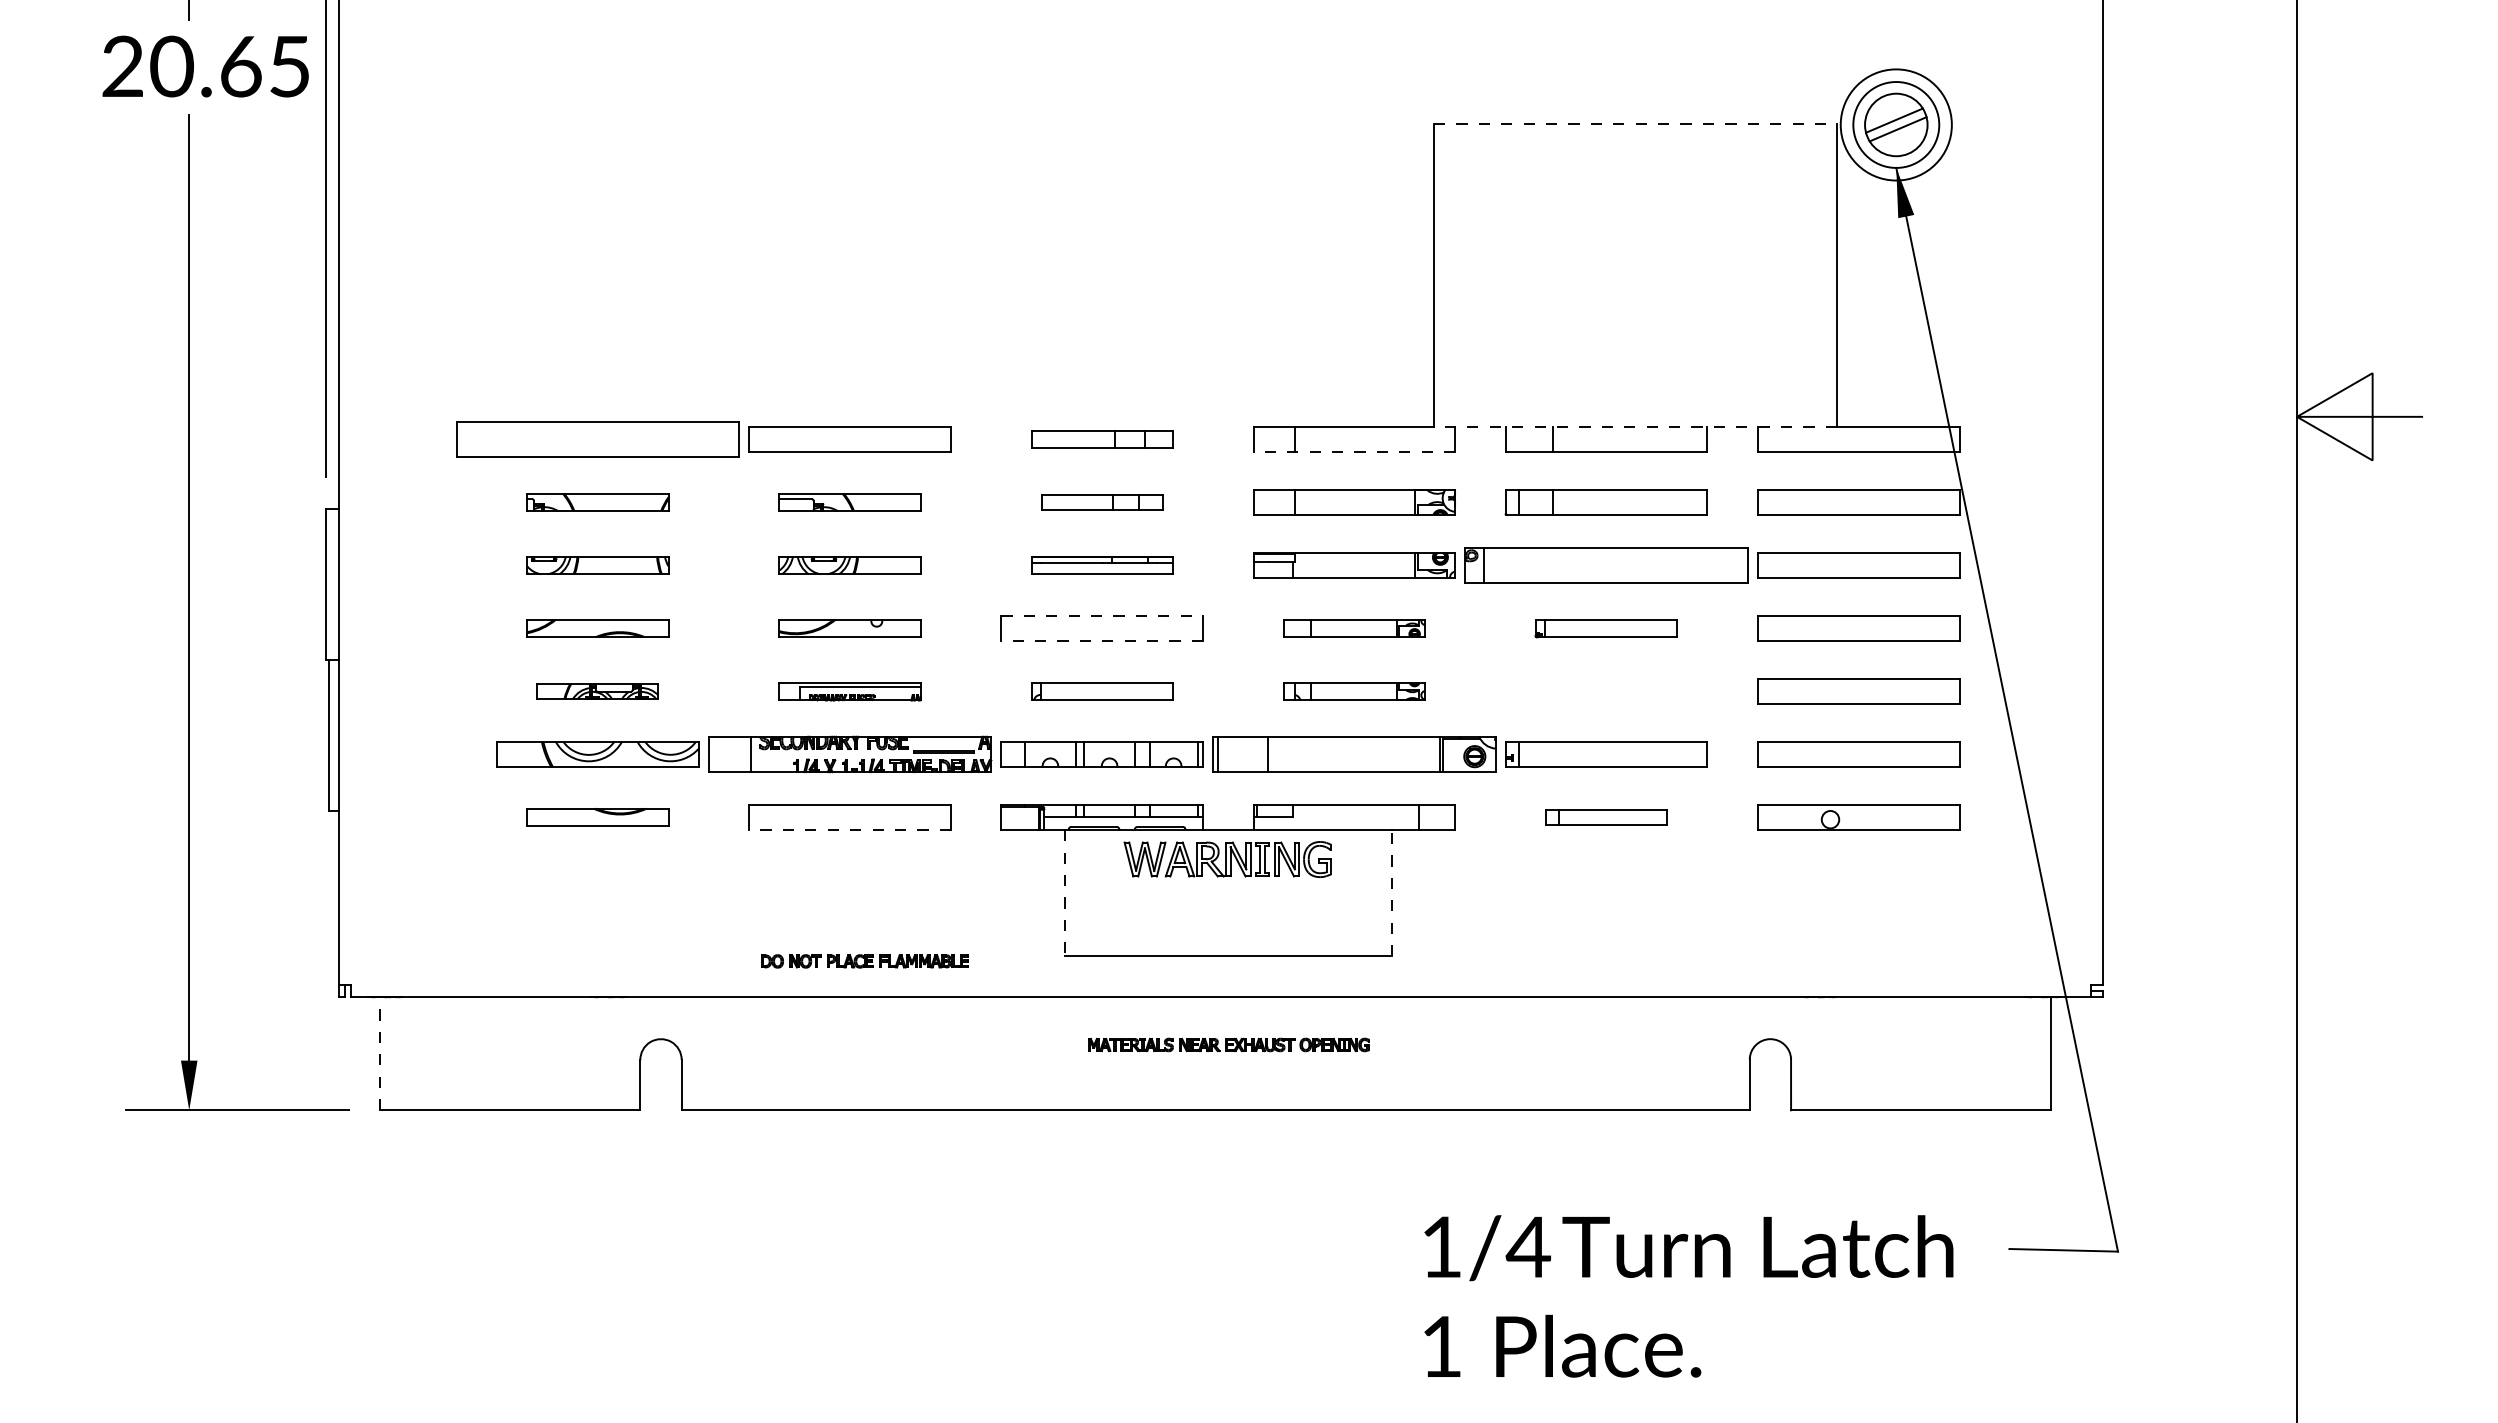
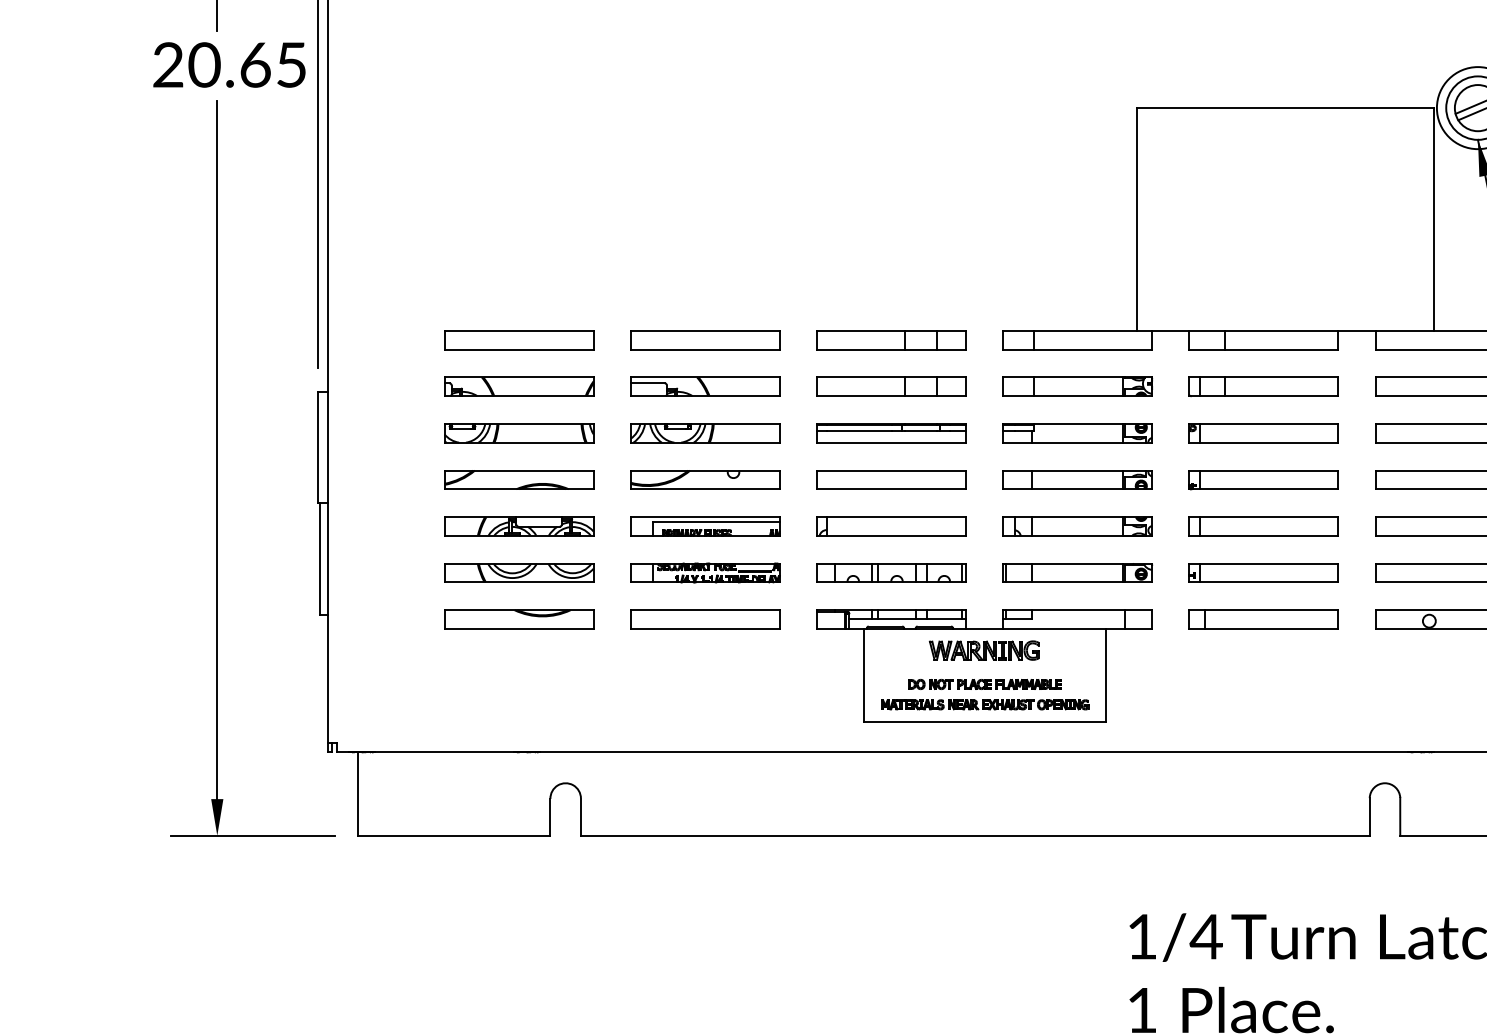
line: (1635, 124) -> (1285, 107), dashed -> solid
line: (1635, 426) -> (1285, 330), dashed -> solid
part: (597, 439) -> (518, 340), size x0.71
part: (1101, 439) -> (891, 340), size x1.43
line: (1354, 451) -> (1077, 349), dashed -> solid
part: (597, 502) -> (518, 386), size x1.43
part: (849, 502) -> (704, 386), size x1.43
part: (1101, 502) -> (891, 386), size x1.67
part: (597, 565) -> (518, 433), size x1.43
part: (849, 565) -> (704, 433), size x1.43
part: (1101, 565) -> (891, 433), size x1.43
part: (1606, 565) -> (1263, 433), size x0.71
line: (1102, 615) -> (891, 470), dashed -> solid
part: (597, 628) -> (518, 479), size x1.43
part: (849, 628) -> (704, 479), size x1.43
part: (1354, 628) -> (1077, 479), size x1.43
part: (1605, 628) -> (1263, 479), size x1.43
line: (1102, 641) -> (891, 489), dashed -> solid
part: (597, 691) -> (518, 526), size x1.67
part: (849, 691) -> (704, 526), size x1.43
part: (1101, 691) -> (891, 526), size x1.43
part: (1354, 691) -> (1077, 526), size x1.43
part: (1606, 691) -> (1263, 526), added
part: (849, 754) -> (704, 573), size x0.71
part: (1354, 754) -> (1077, 573), size x0.71
part: (597, 817) -> (518, 619), size x1.43
part: (1606, 817) -> (1263, 619), size x1.67
line: (850, 830) -> (705, 629), dashed -> solid
part: (1227, 859) -> (984, 650), size x0.71
line: (1392, 892) -> (1105, 674), dashed -> solid
line: (1064, 893) -> (863, 675), dashed -> solid
part: (864, 961) -> (984, 684), moved
part: (1228, 1044) -> (984, 704), moved
line: (380, 1053) -> (358, 793), dashed -> solid

